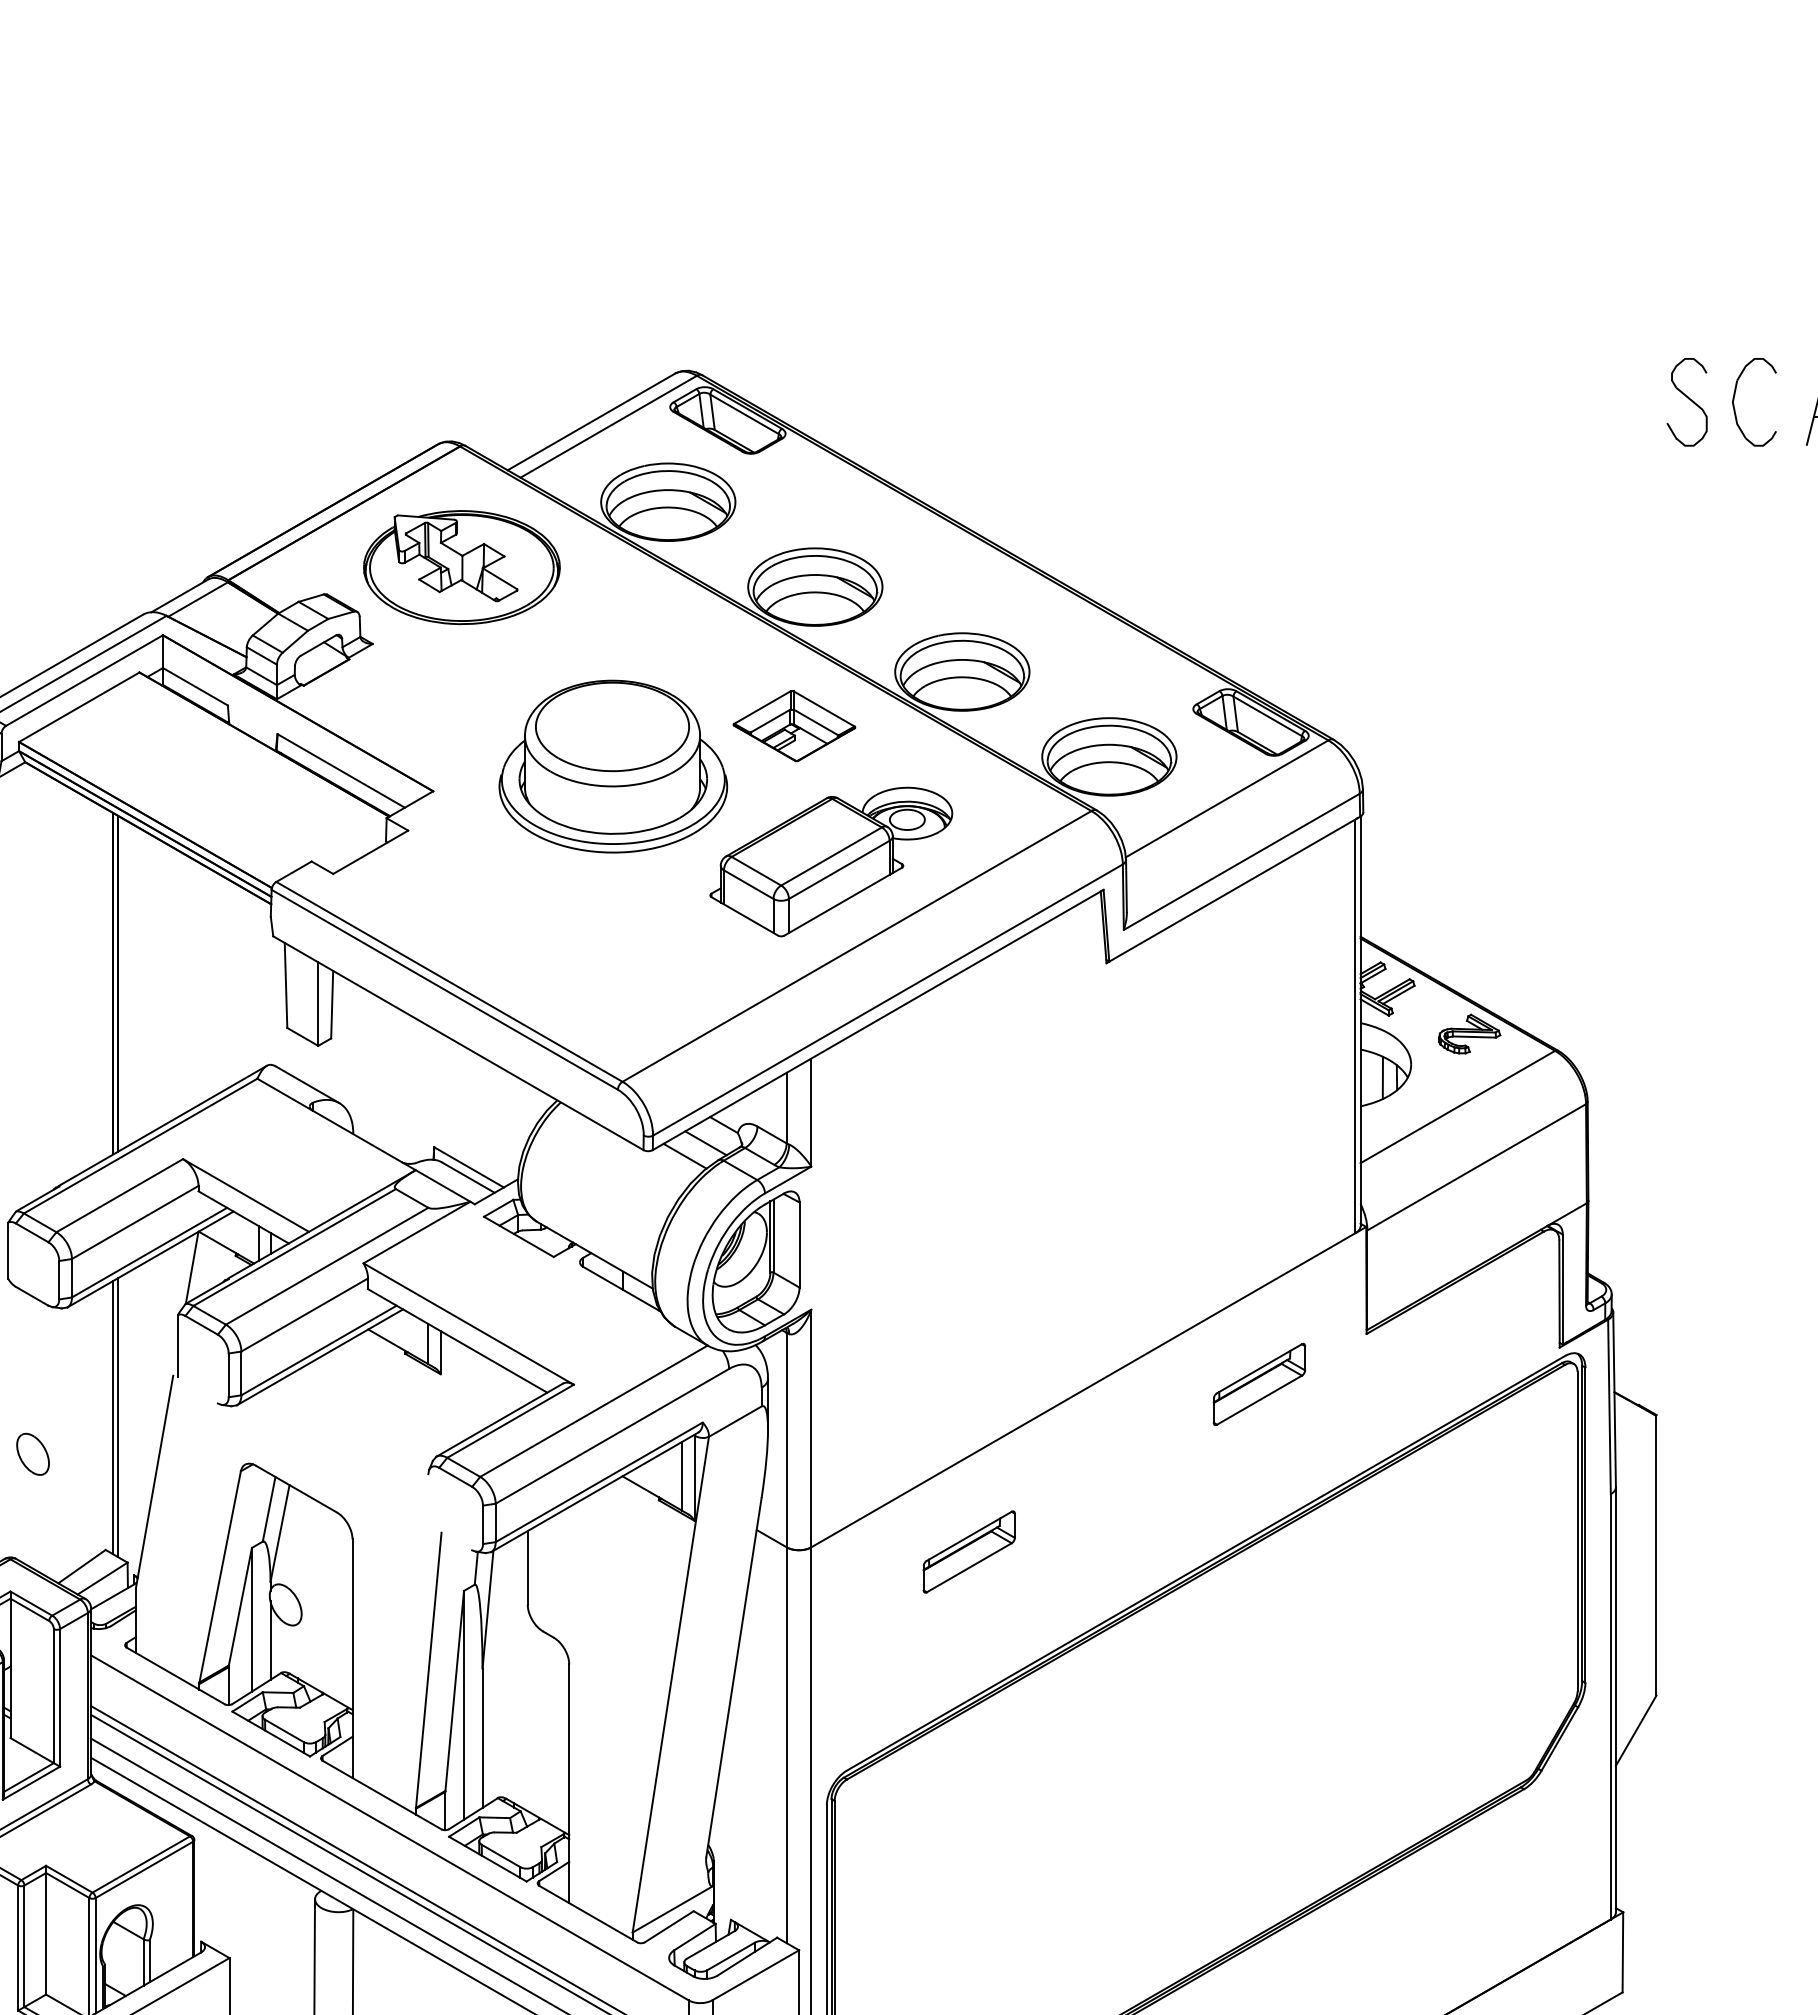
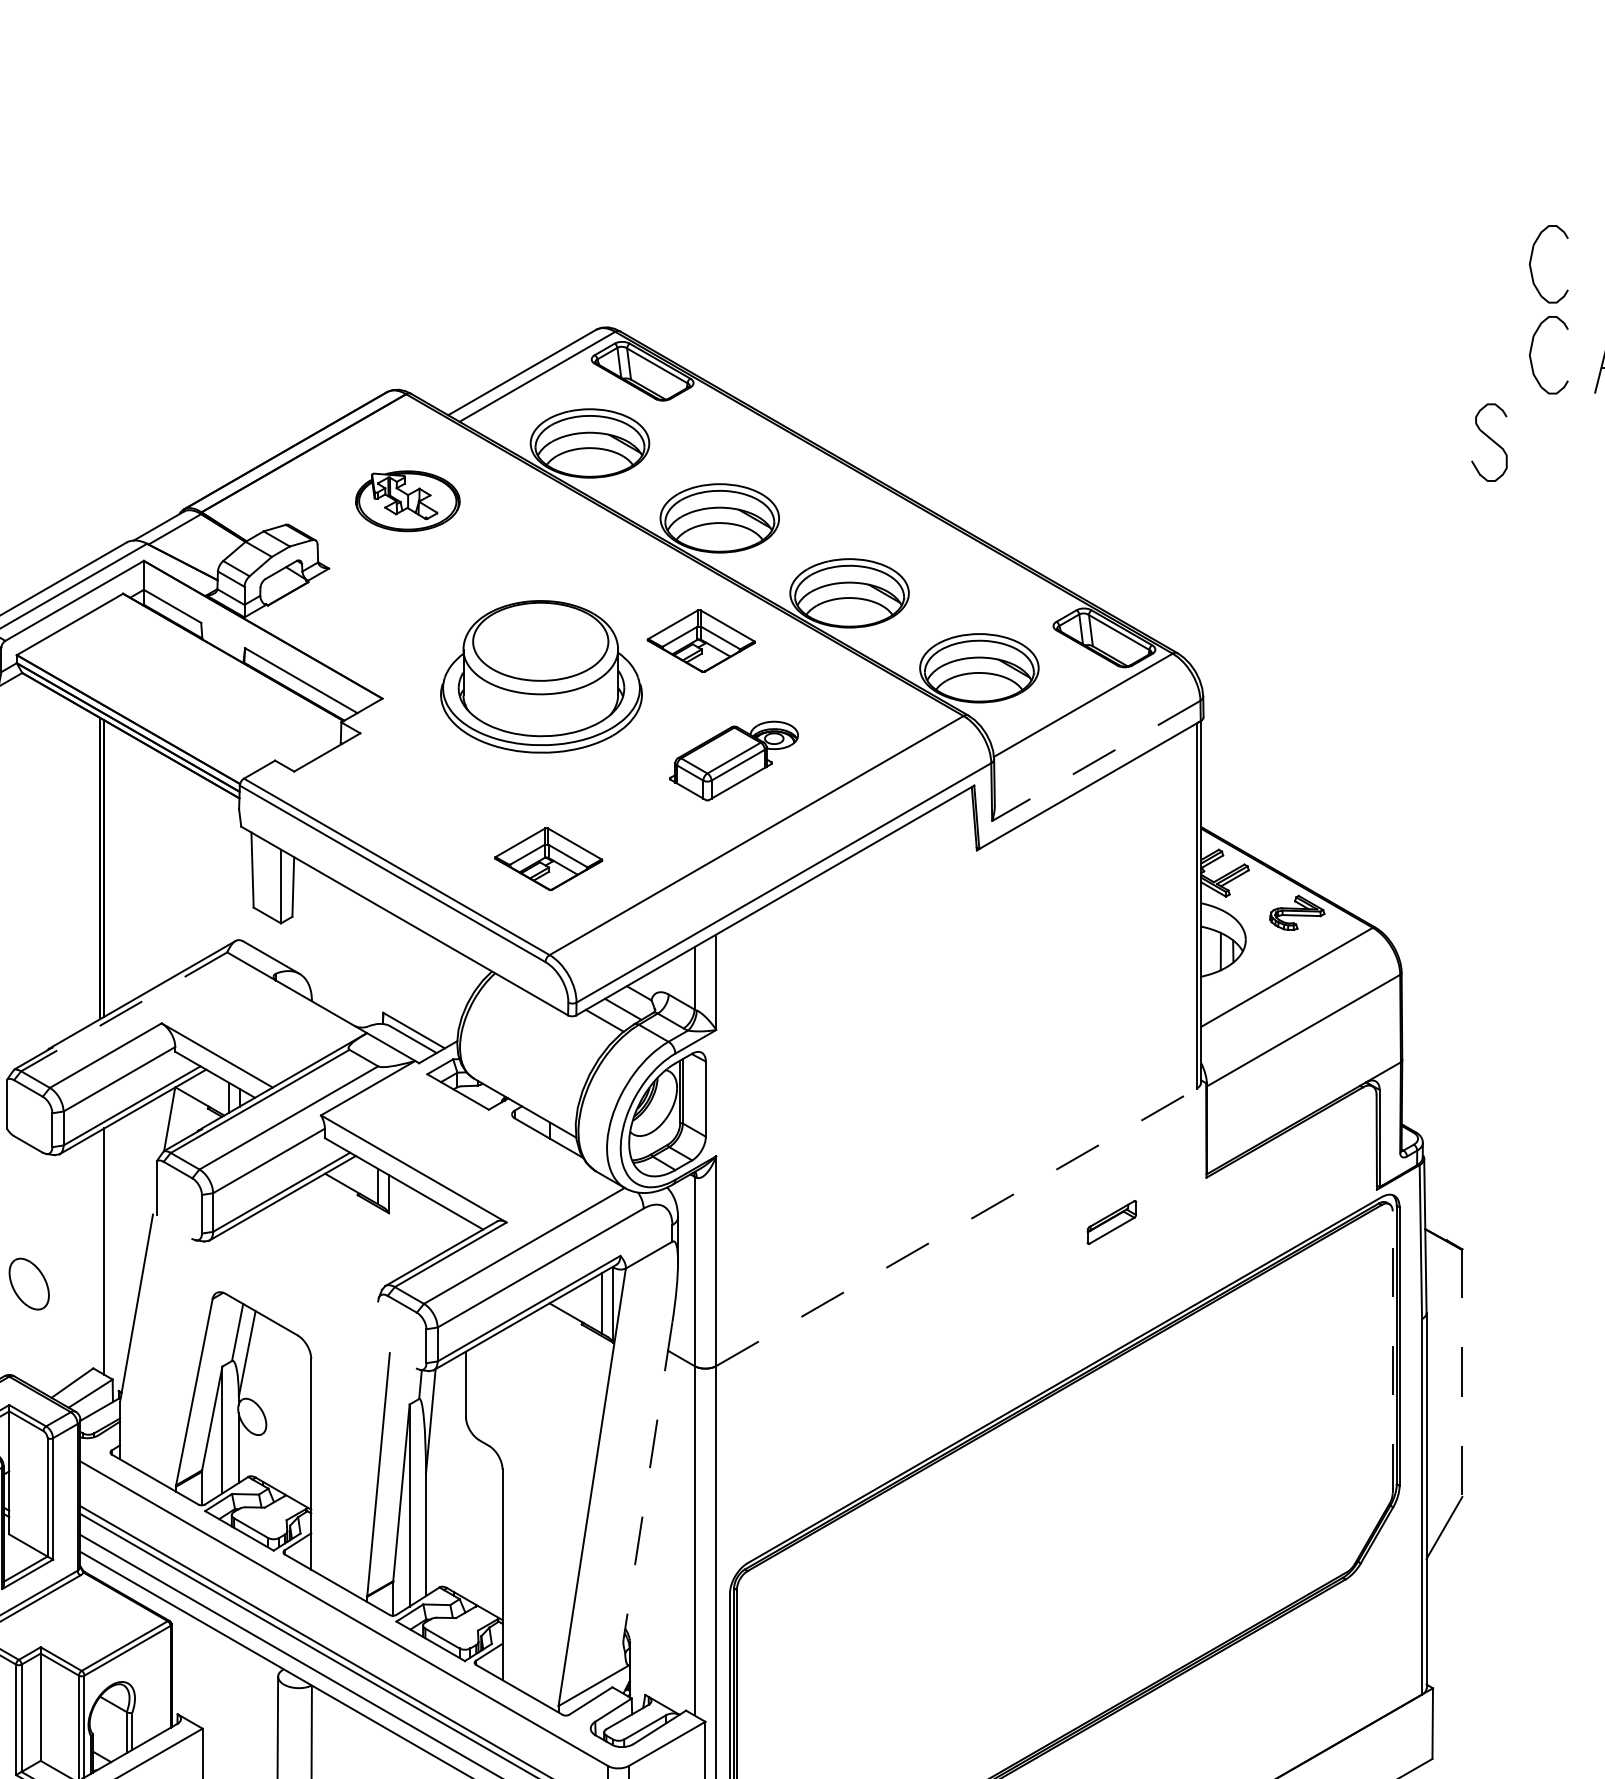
part: (1734, 297) -> (1531, 262), added
part: (1686, 402) -> (1488, 442), moved
part: (461, 567) -> (407, 501), size x0.6
part: (831, 861) -> (734, 760), size x0.6
line: (1241, 862) -> (1096, 761), solid -> dashed
part: (621, 973) -> (548, 859), added
line: (140, 1146) -> (124, 1012), solid -> dashed
part: (1259, 1384) -> (1111, 1222), size x0.6
line: (1089, 1386) -> (961, 1224), solid -> dashed
line: (112, 1417) -> (99, 1251), removed
part: (32, 1453) -> (28, 1283), size x1.4
line: (1577, 1531) -> (1392, 1352), solid -> dashed
part: (968, 1551) -> (855, 1369), removed
line: (1656, 1555) -> (1462, 1373), solid -> dashed
line: (733, 1677) -> (647, 1480), solid -> dashed

